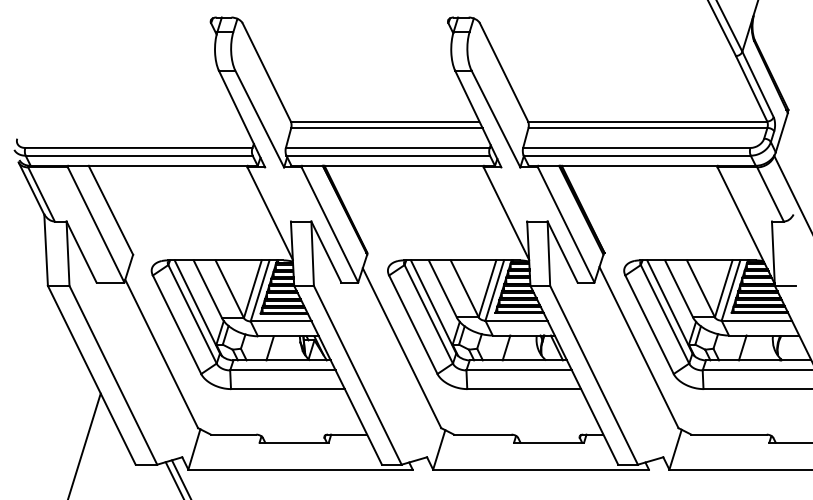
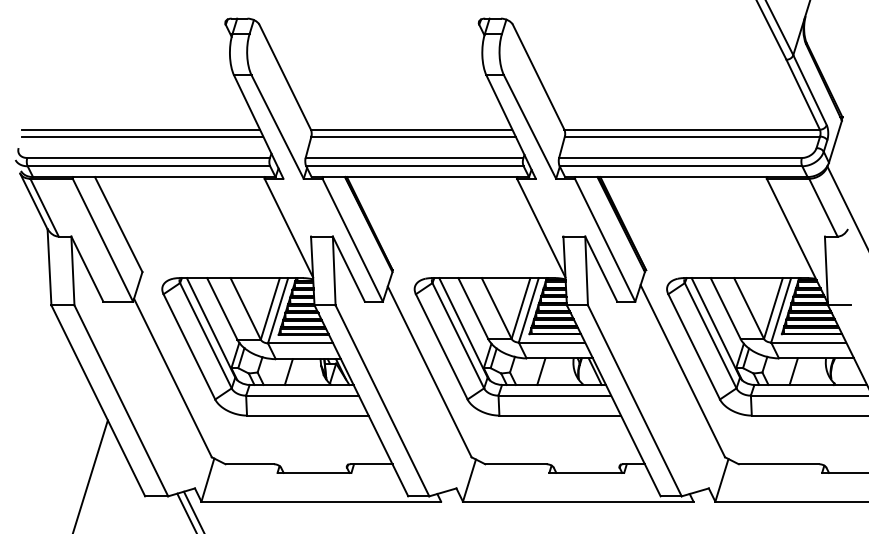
line: (131, 121) -> (140, 129), added
line: (133, 127) -> (142, 136), added

